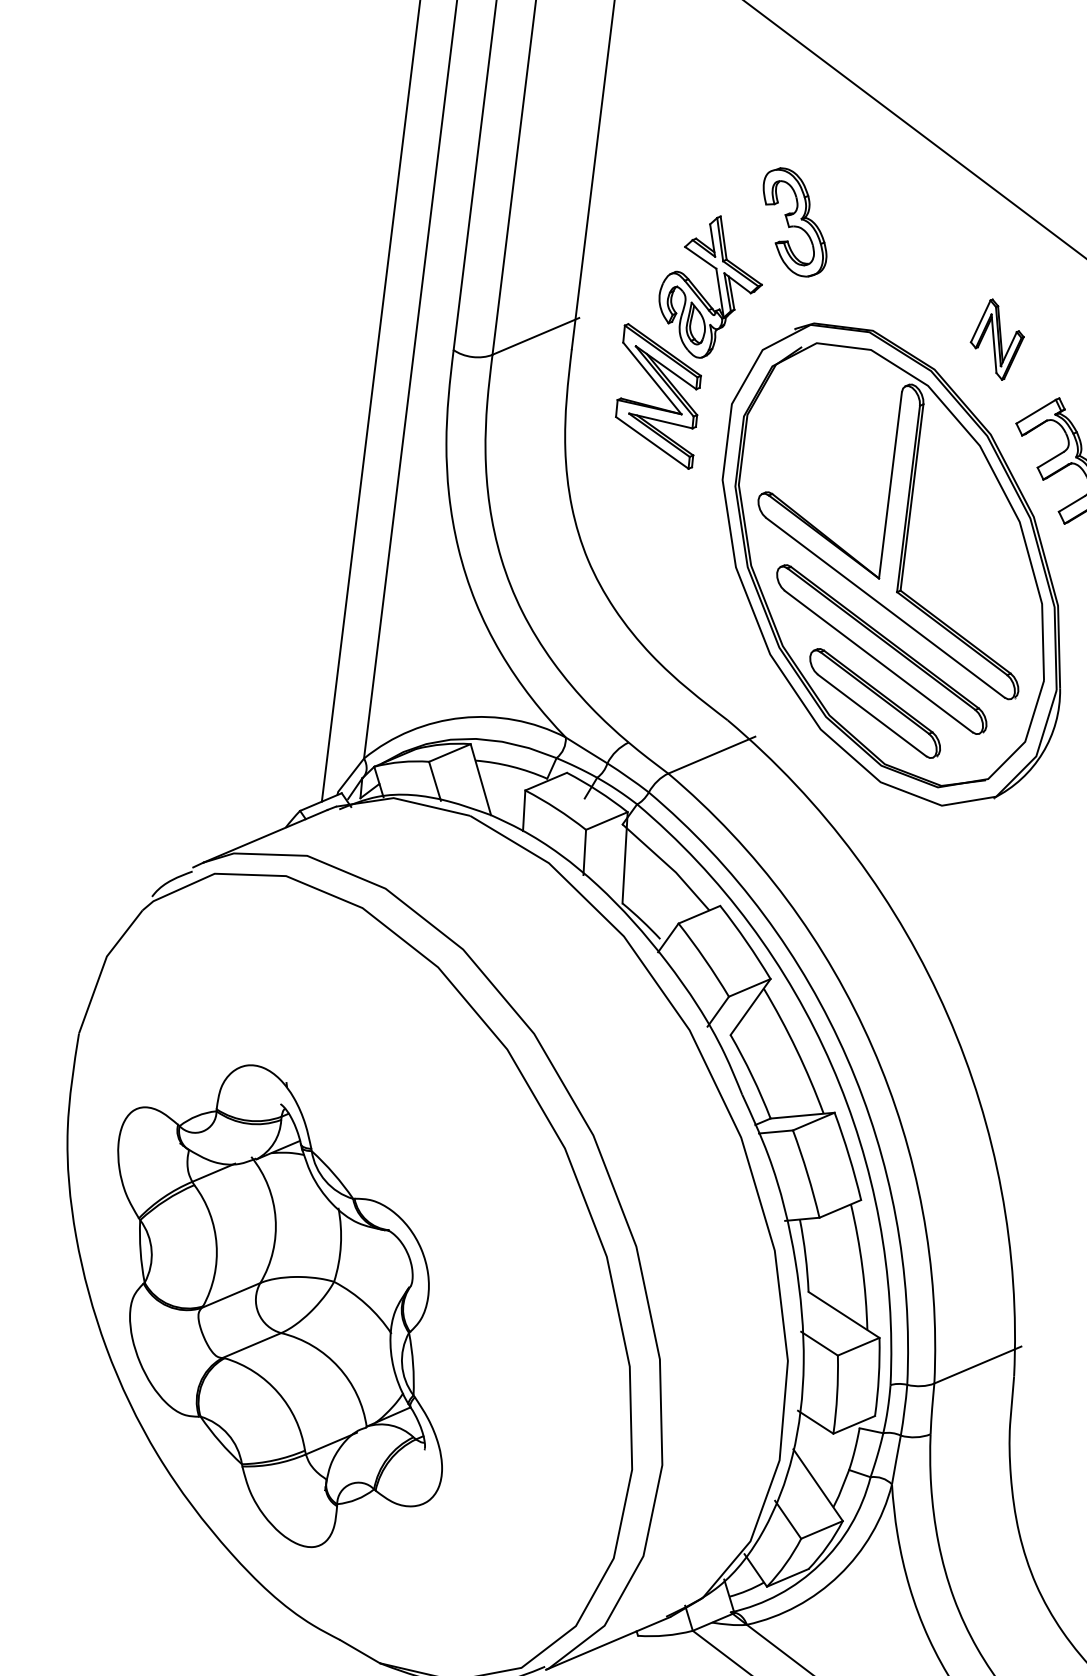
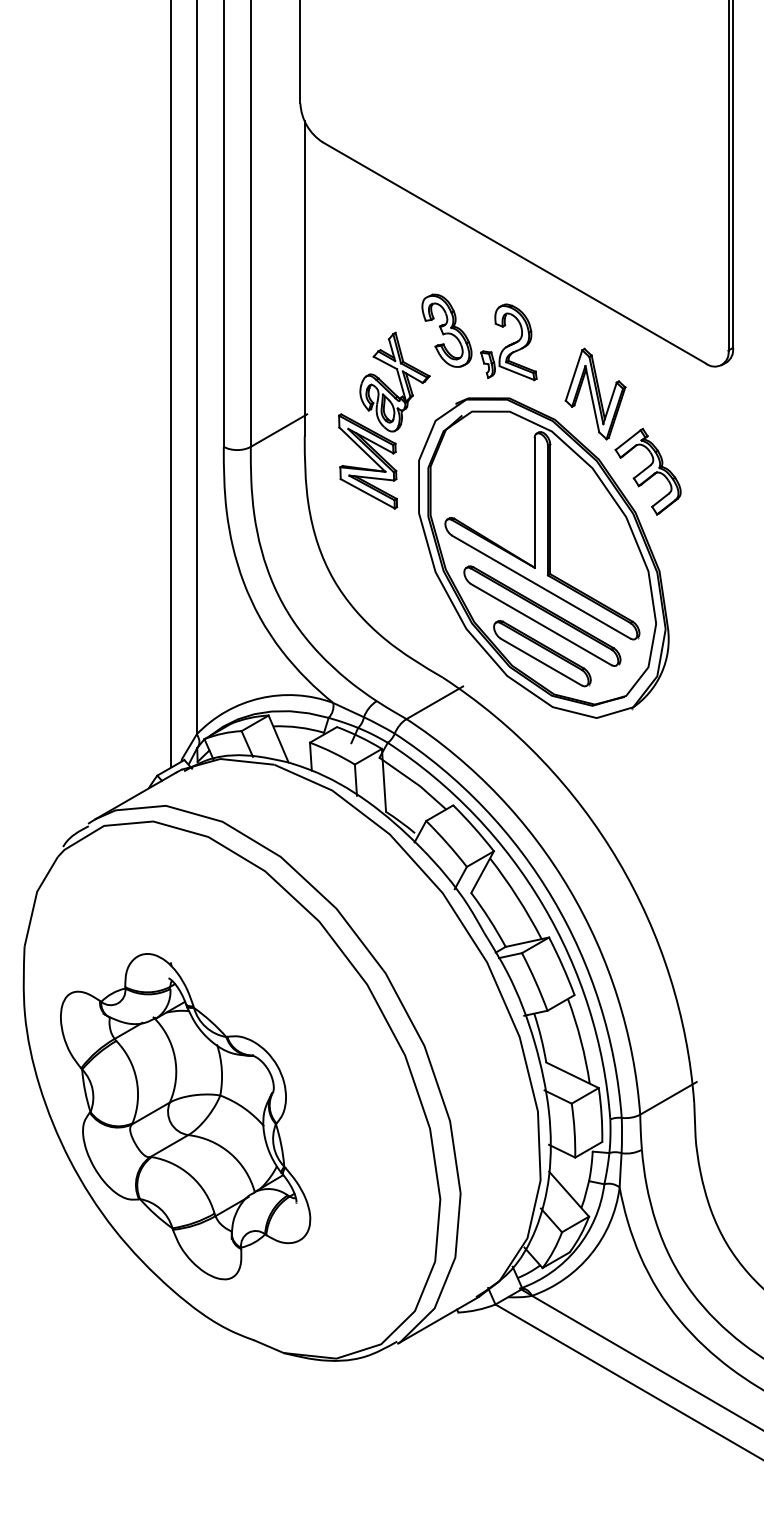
part: (881, 250) -> (508, 342), added
part: (997, 338) -> (595, 393), size x1.67

